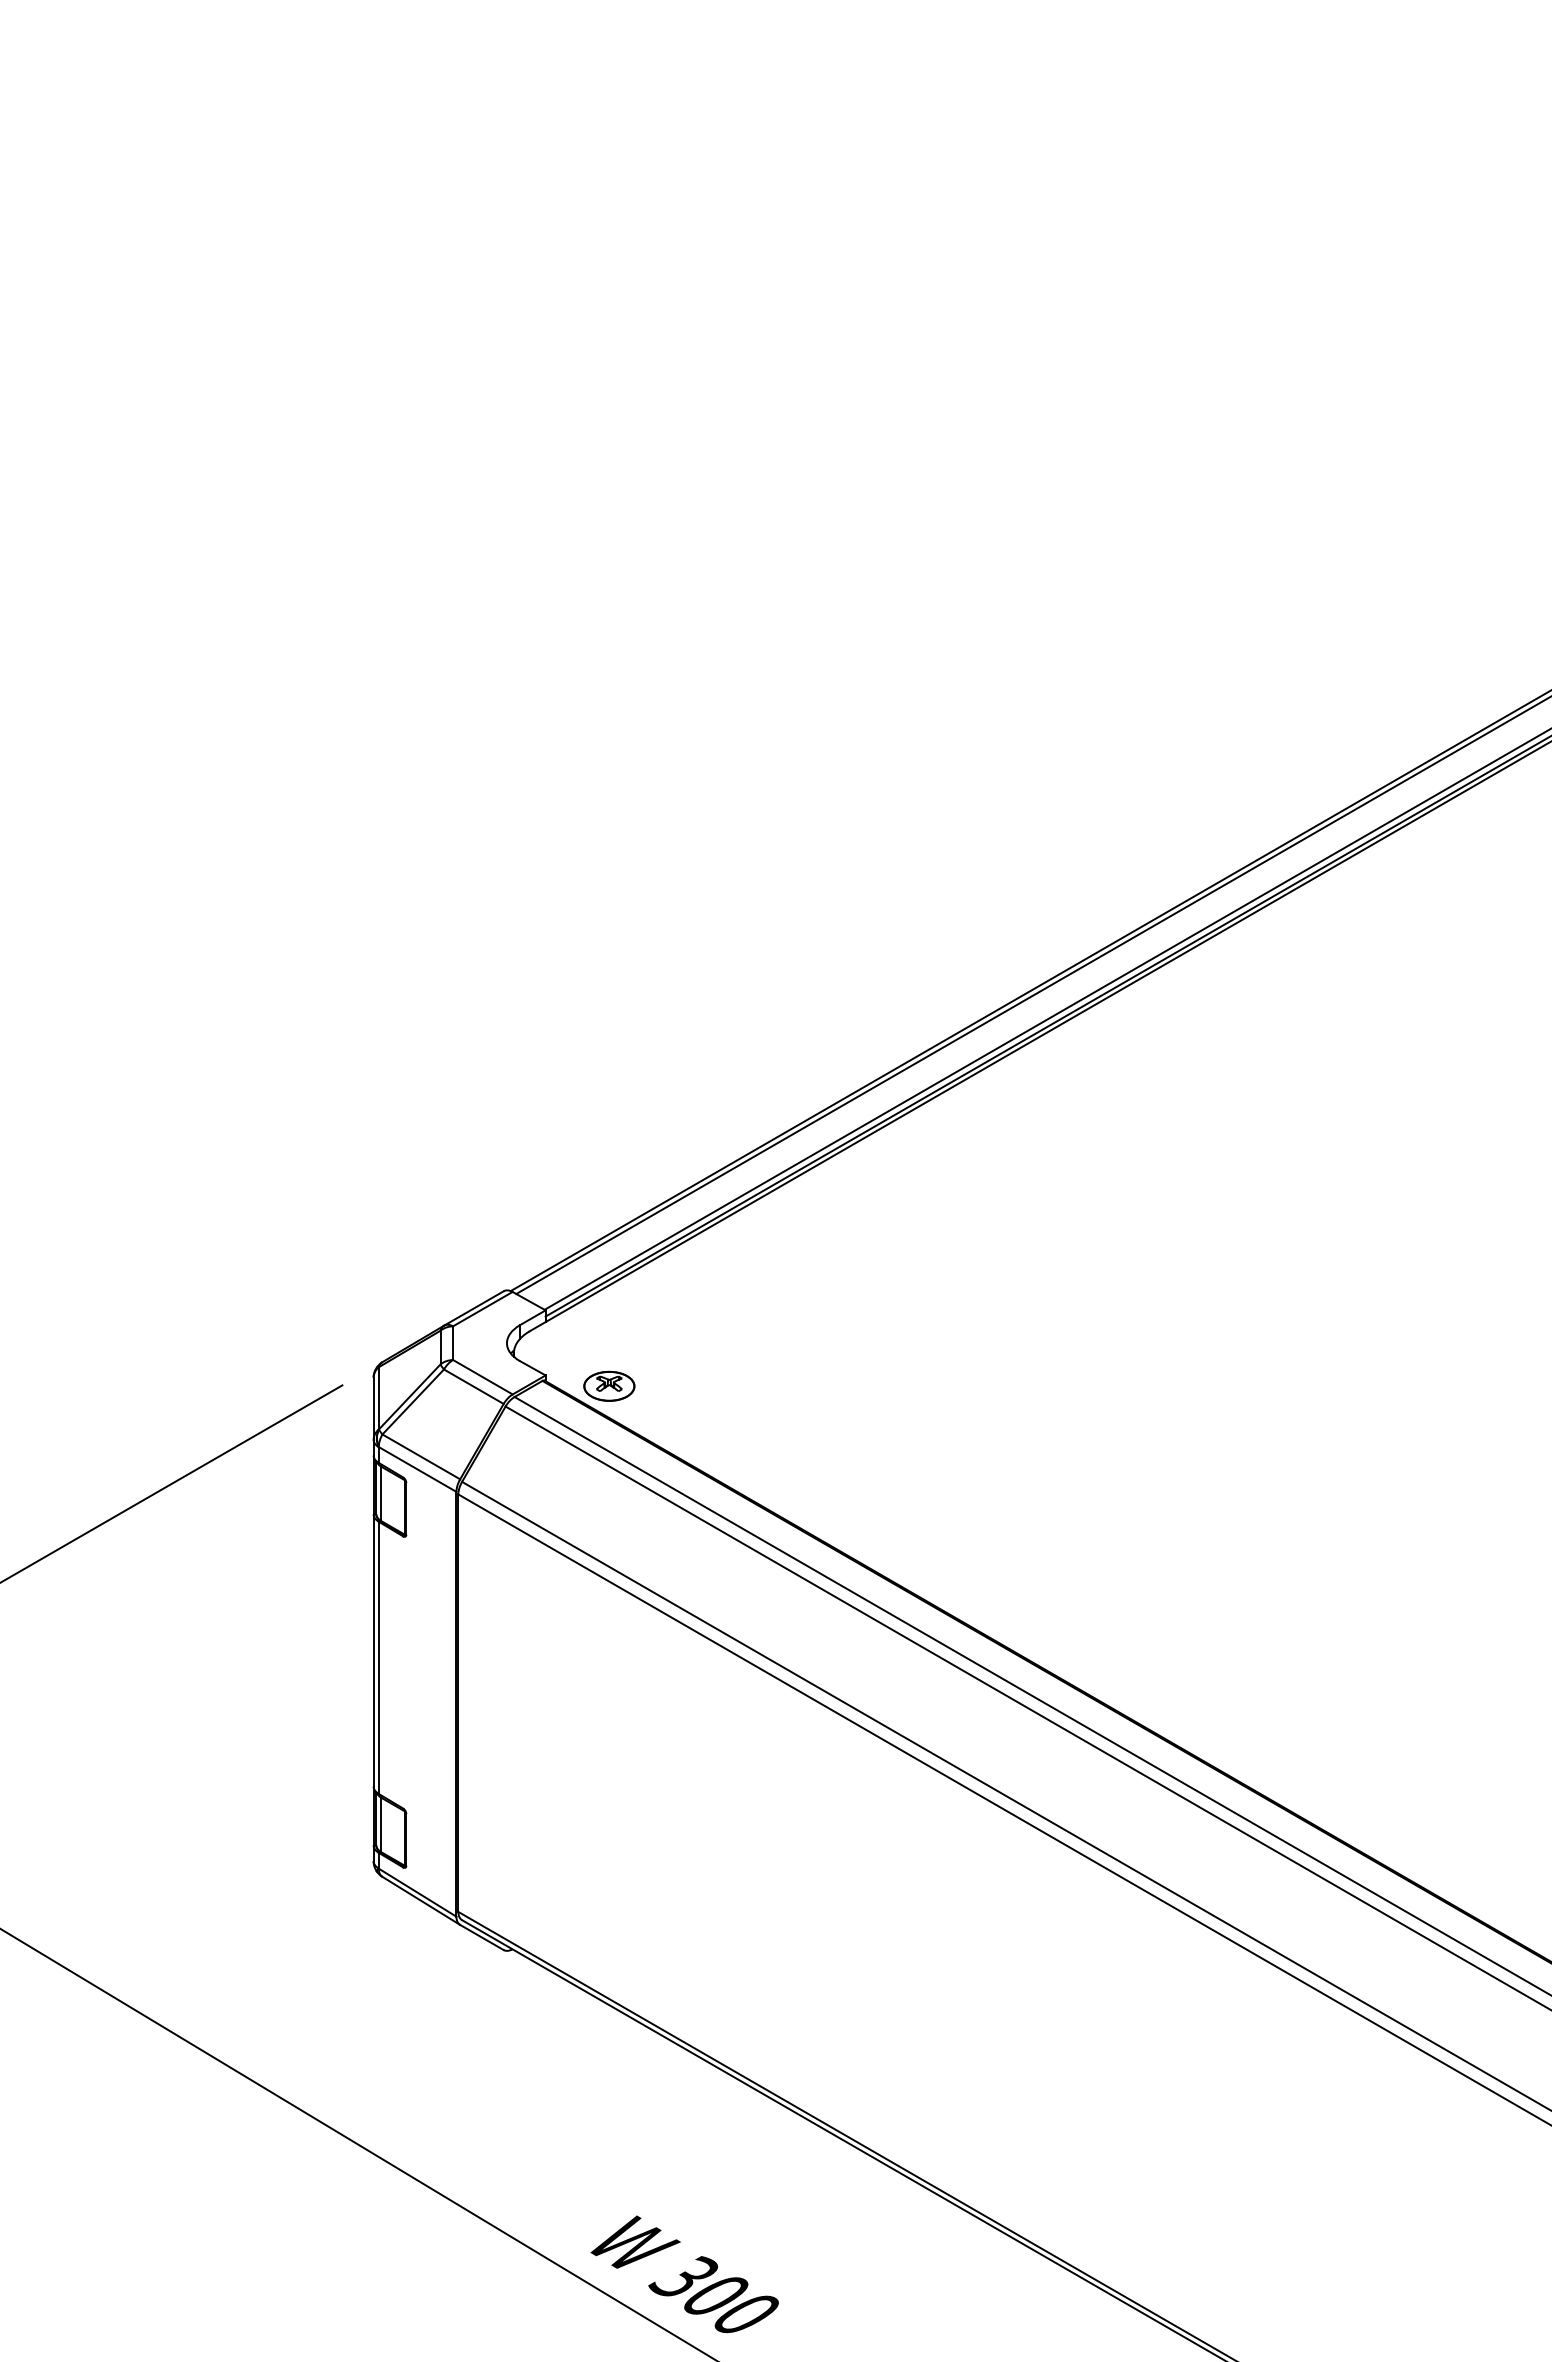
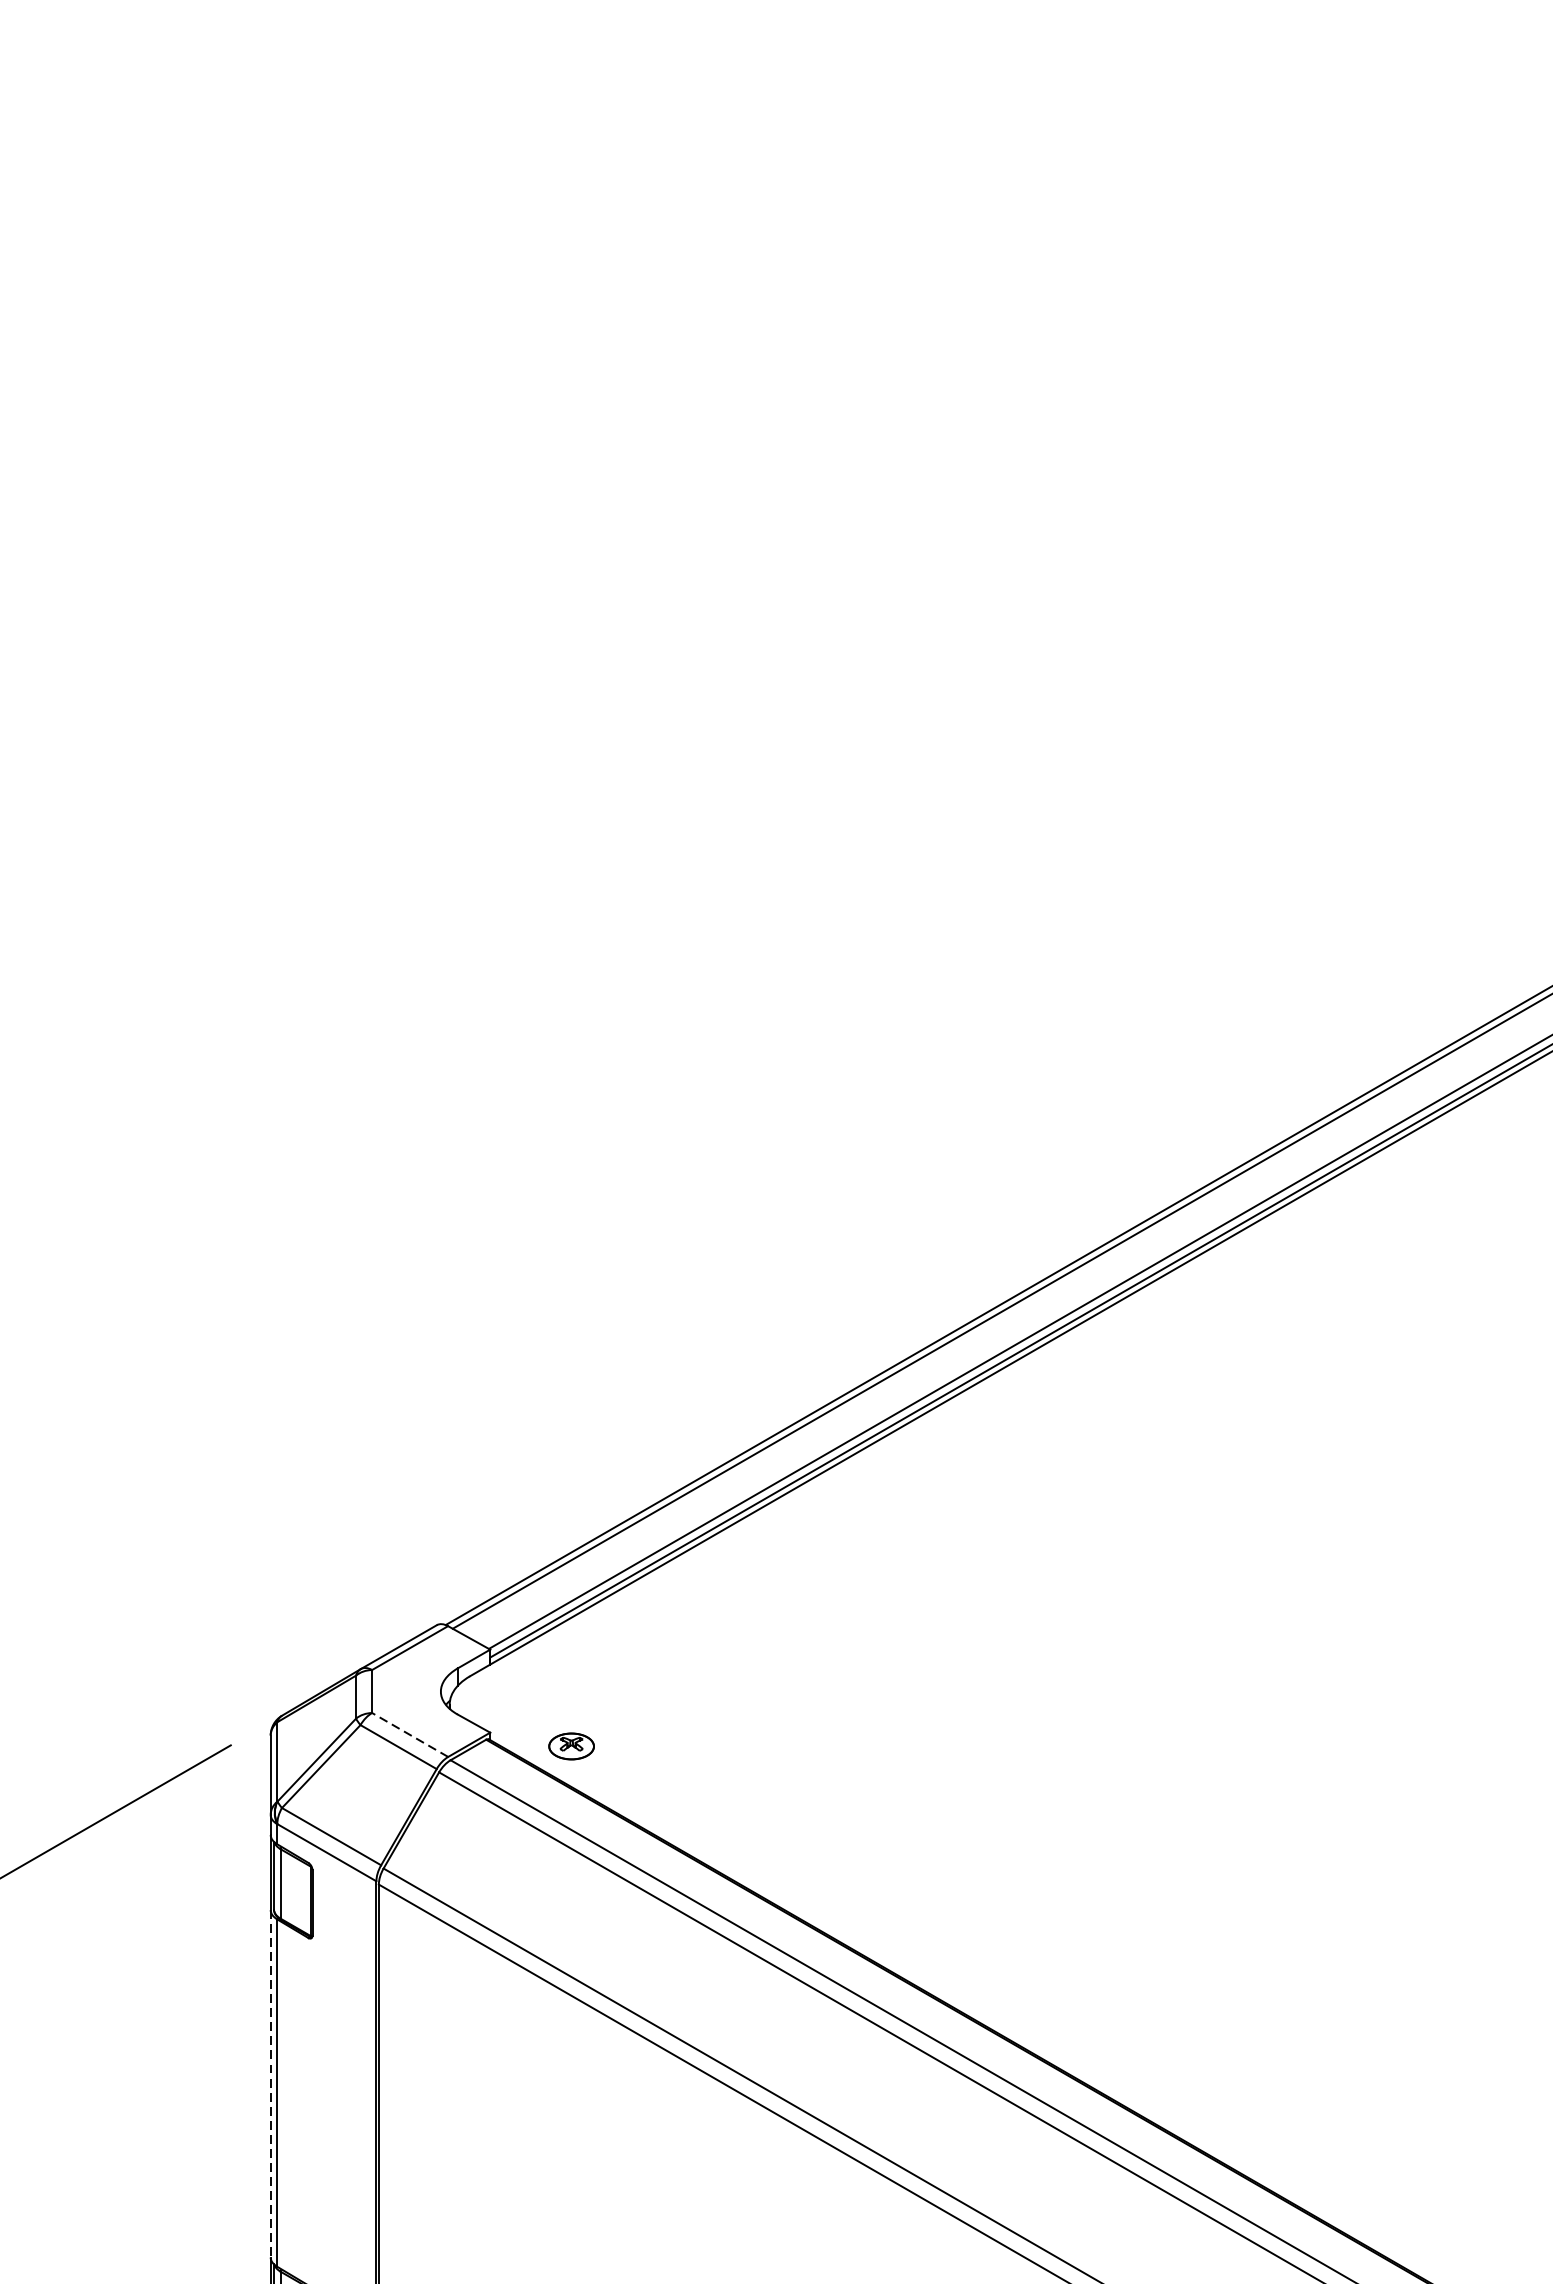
line: (482, 1376) -> (409, 1734), solid -> dashed
part: (609, 1385) -> (571, 1745), size x0.7
line: (373, 1651) -> (270, 2084), solid -> dashed

